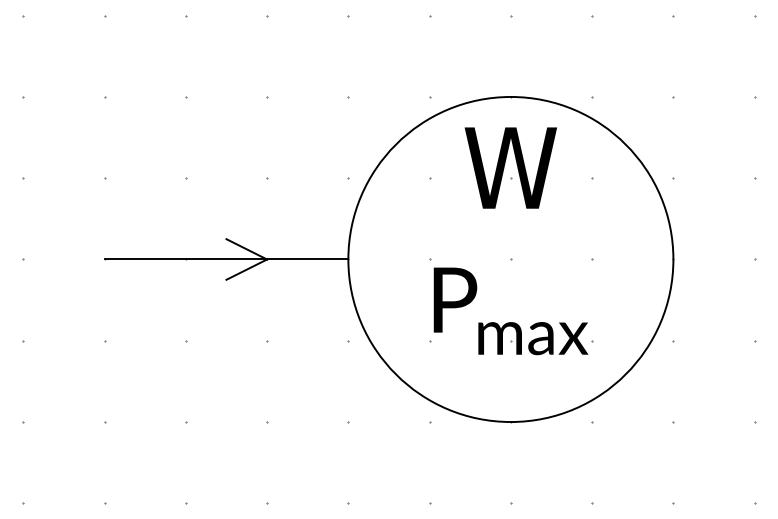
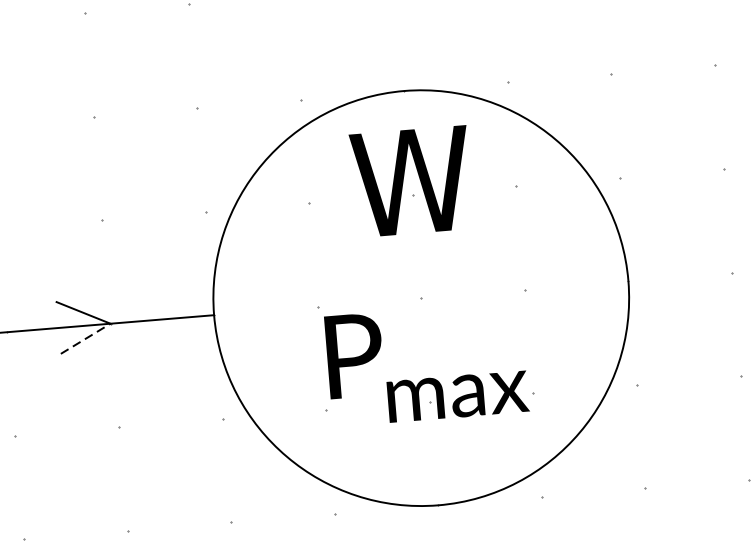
line: (246, 269) -> (85, 338), solid -> dashed

